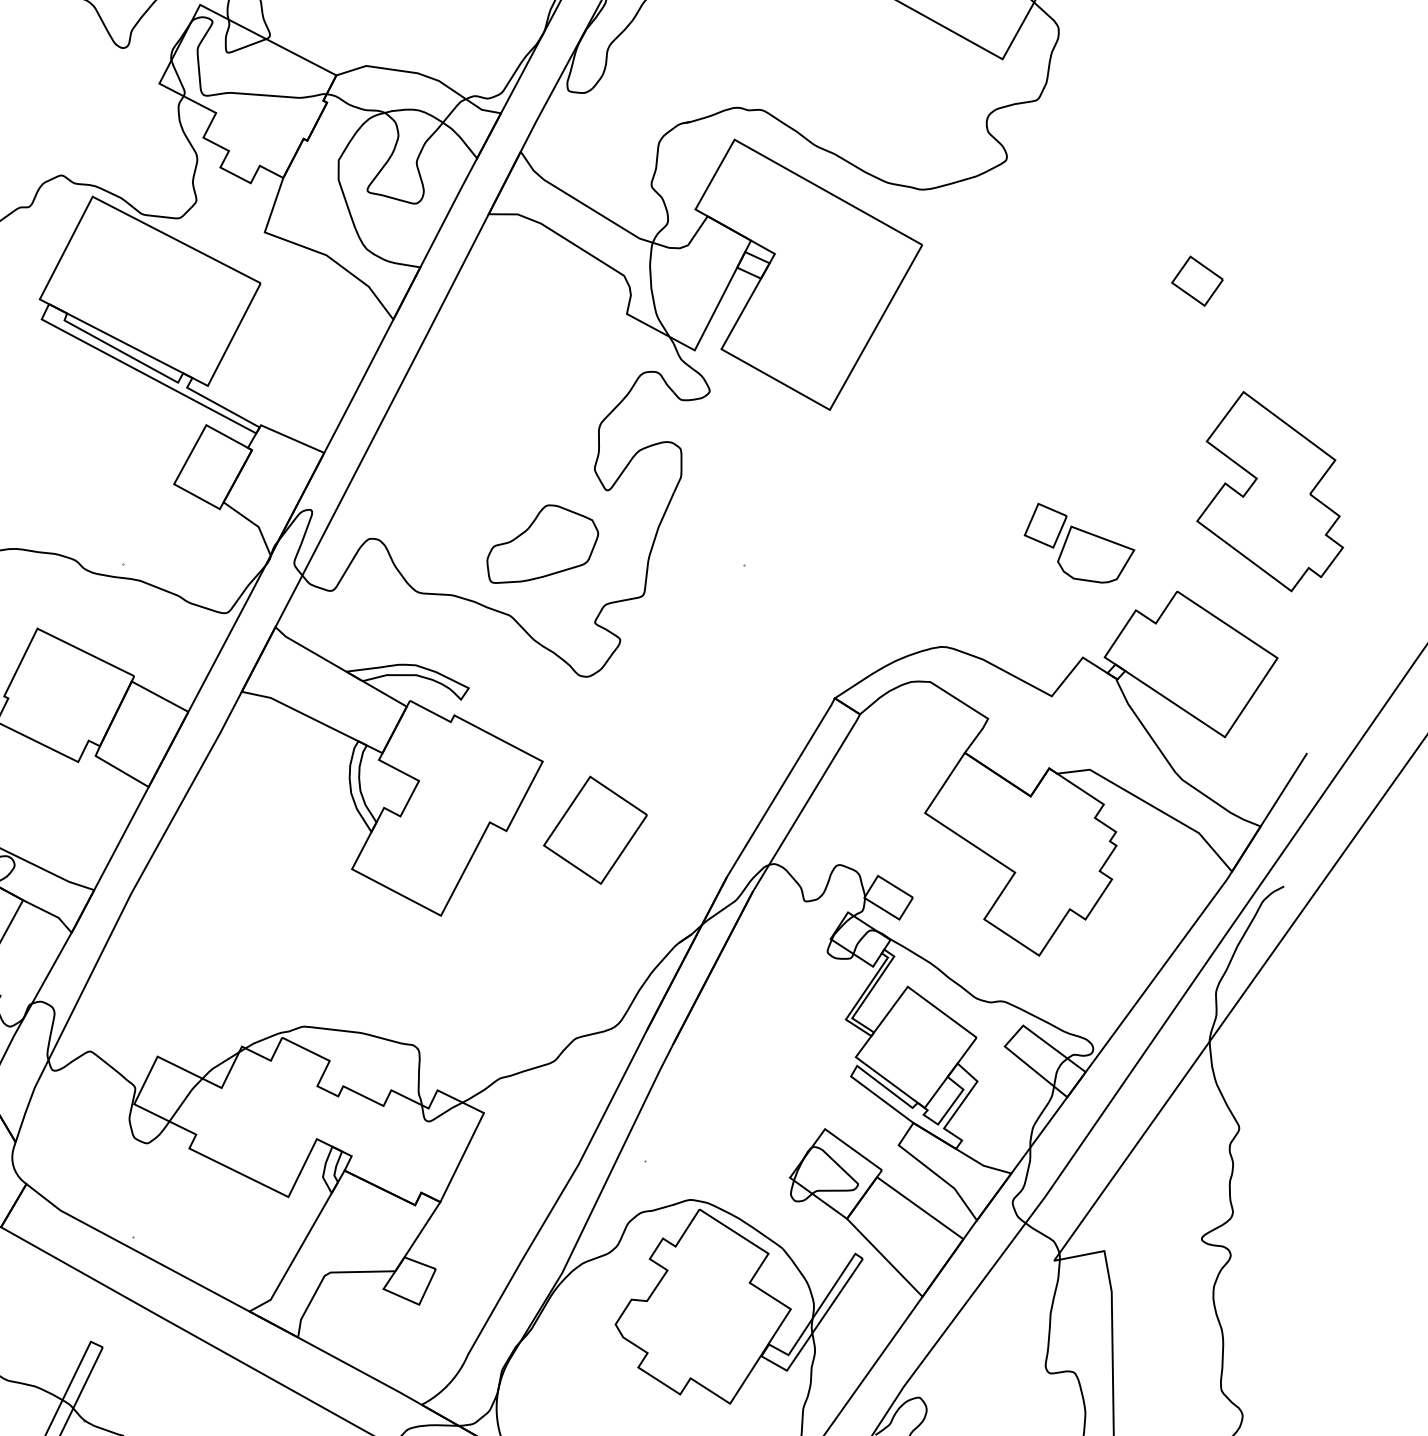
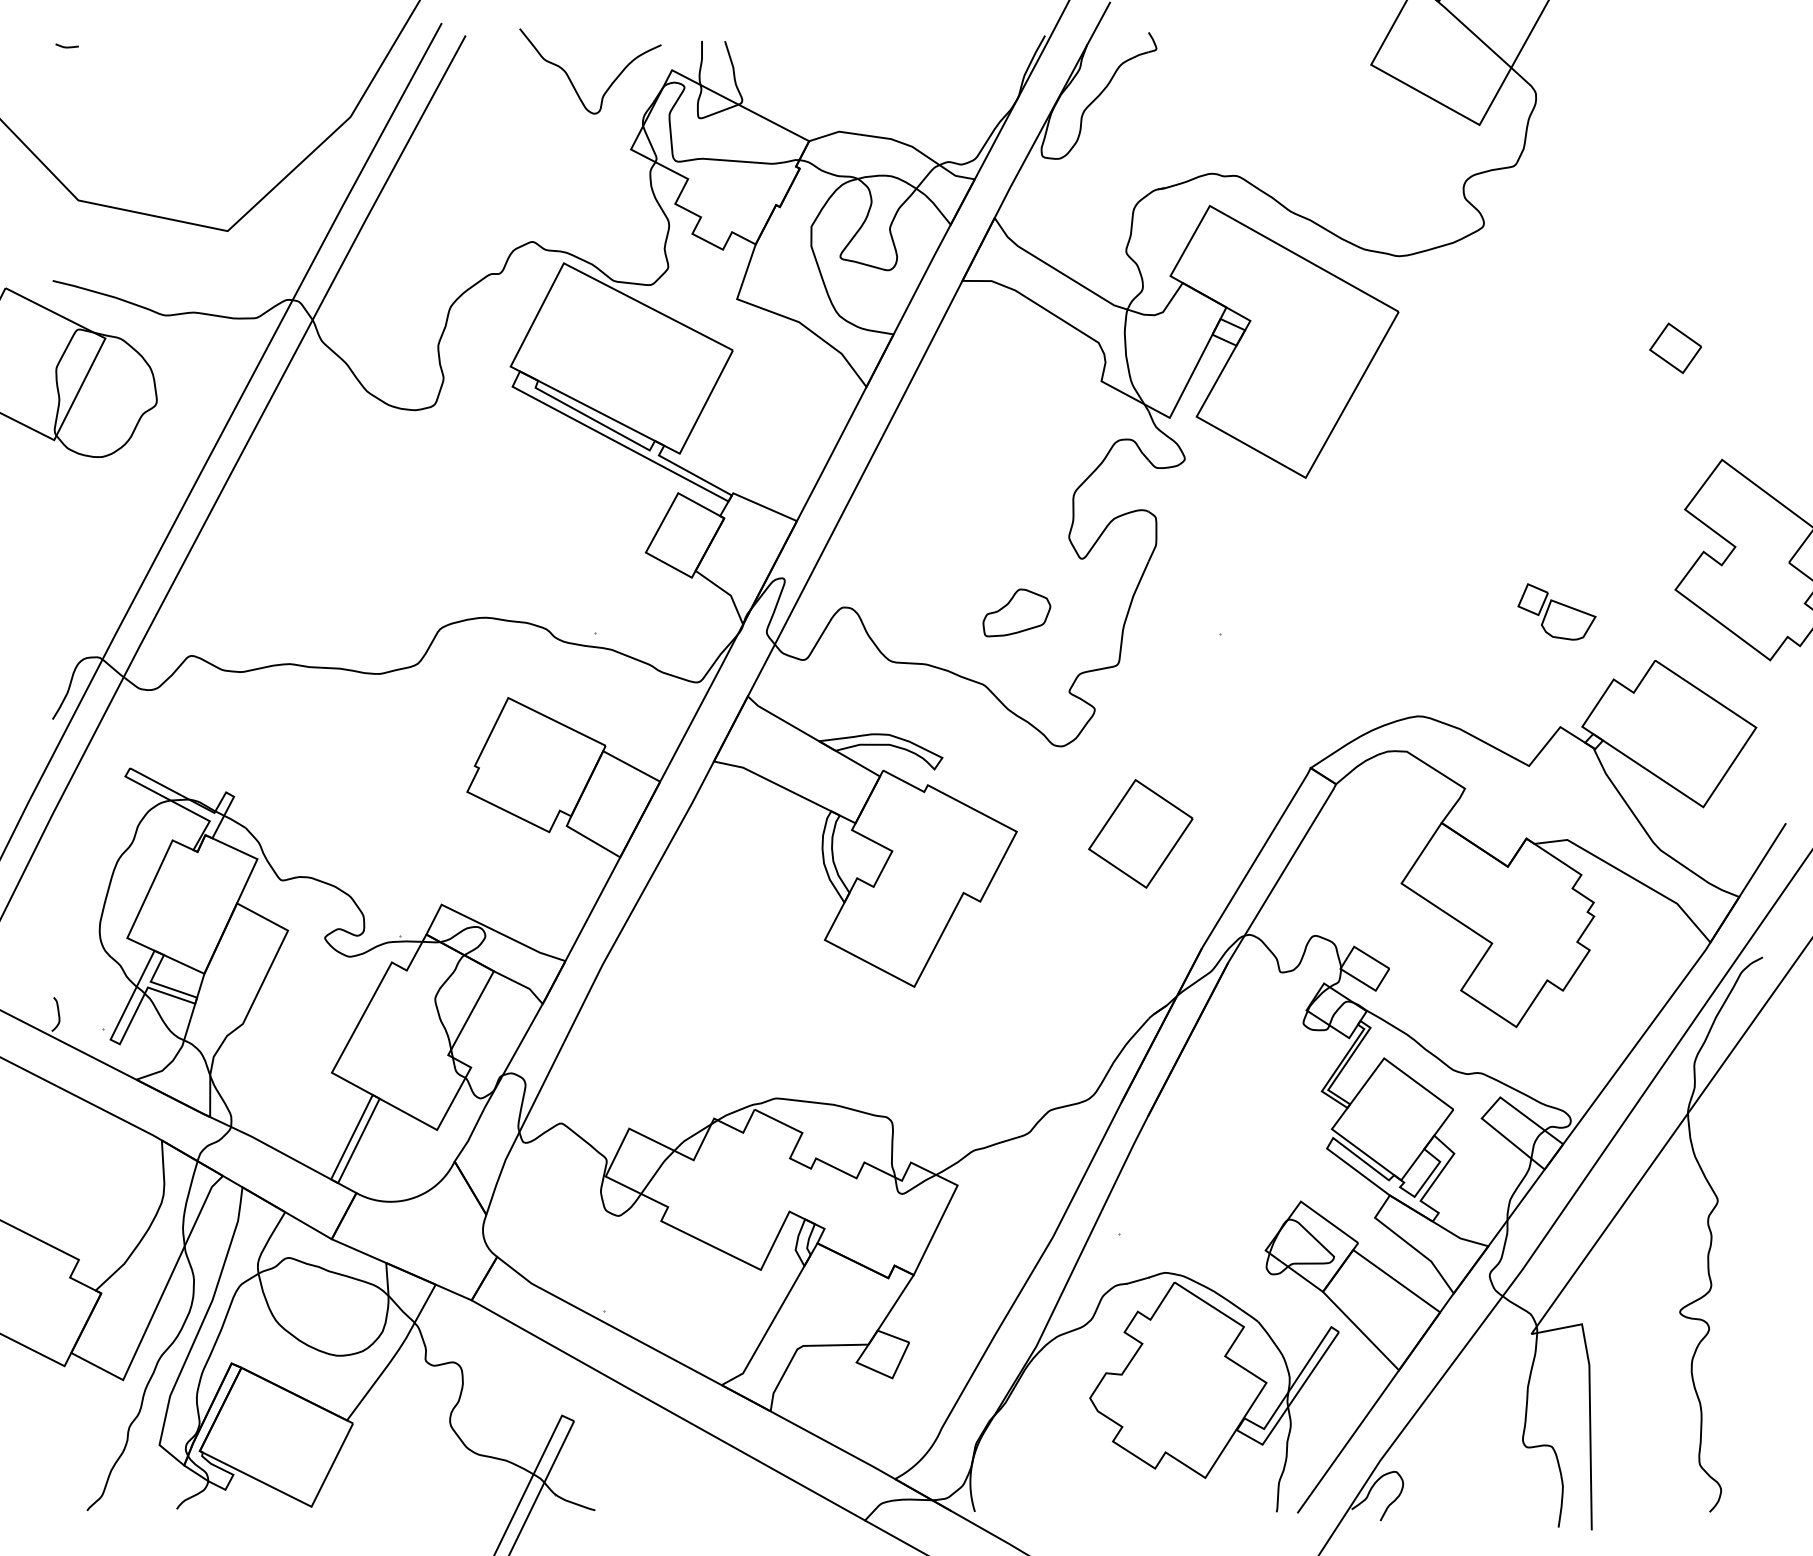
part: (1079, 542) -> (1556, 611), size x0.7
part: (542, 543) -> (1016, 612), size x0.6
part: (595, 829) -> (1140, 833), moved

